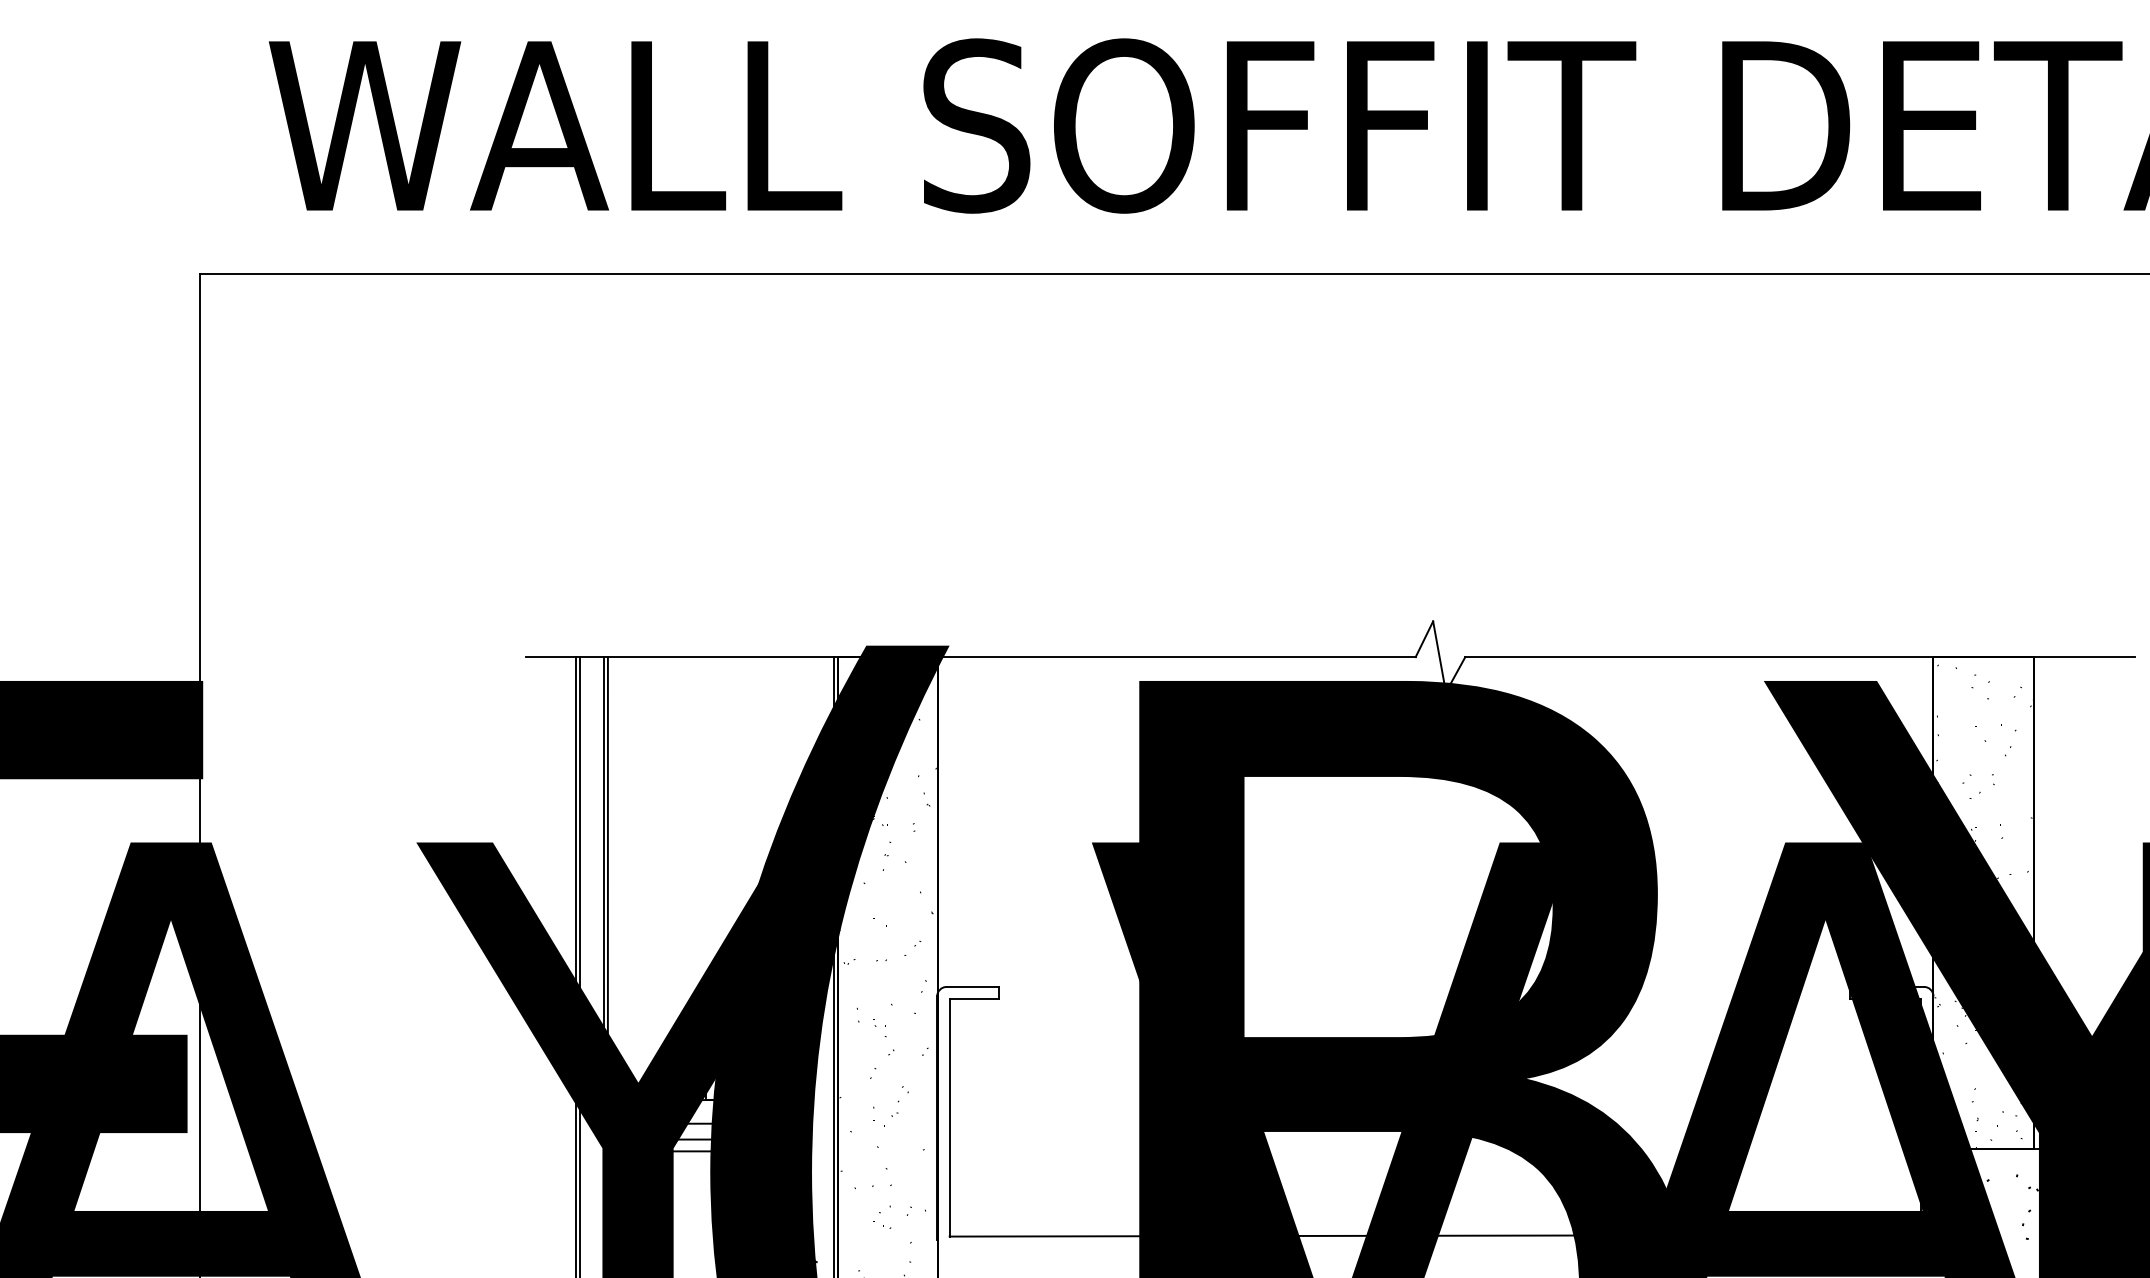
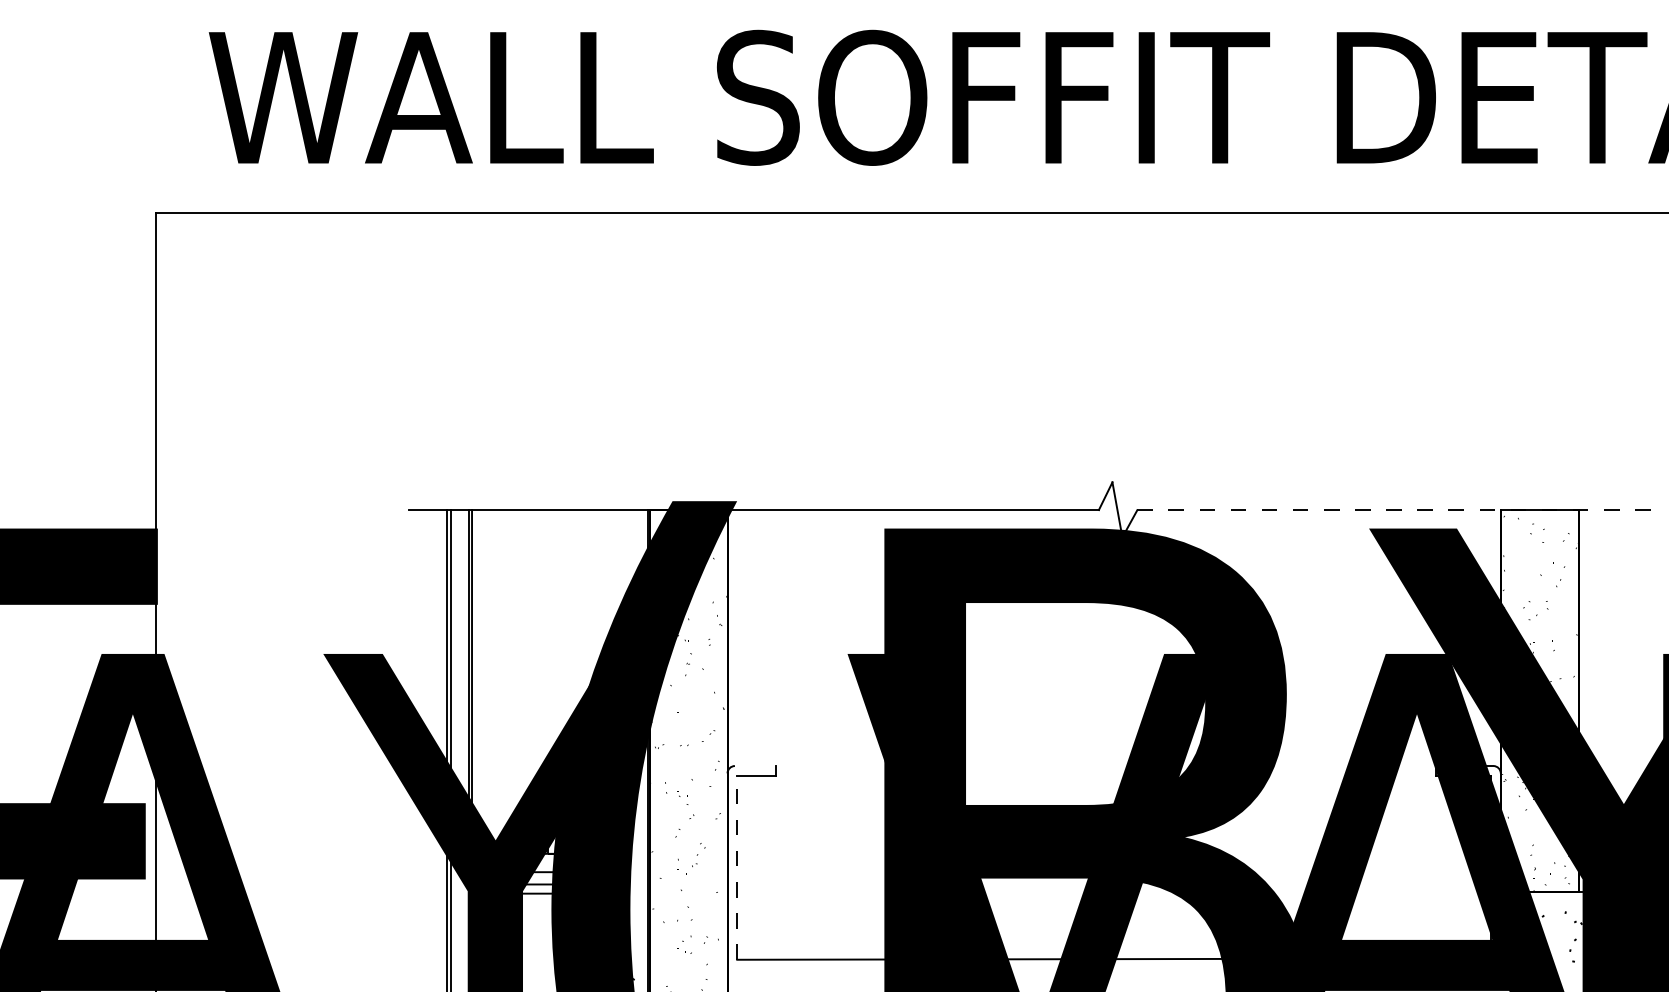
line: (1800, 657) -> (1397, 510), solid -> dashed
line: (971, 986) -> (754, 765), removed
line: (950, 1117) -> (737, 867), solid -> dashed

